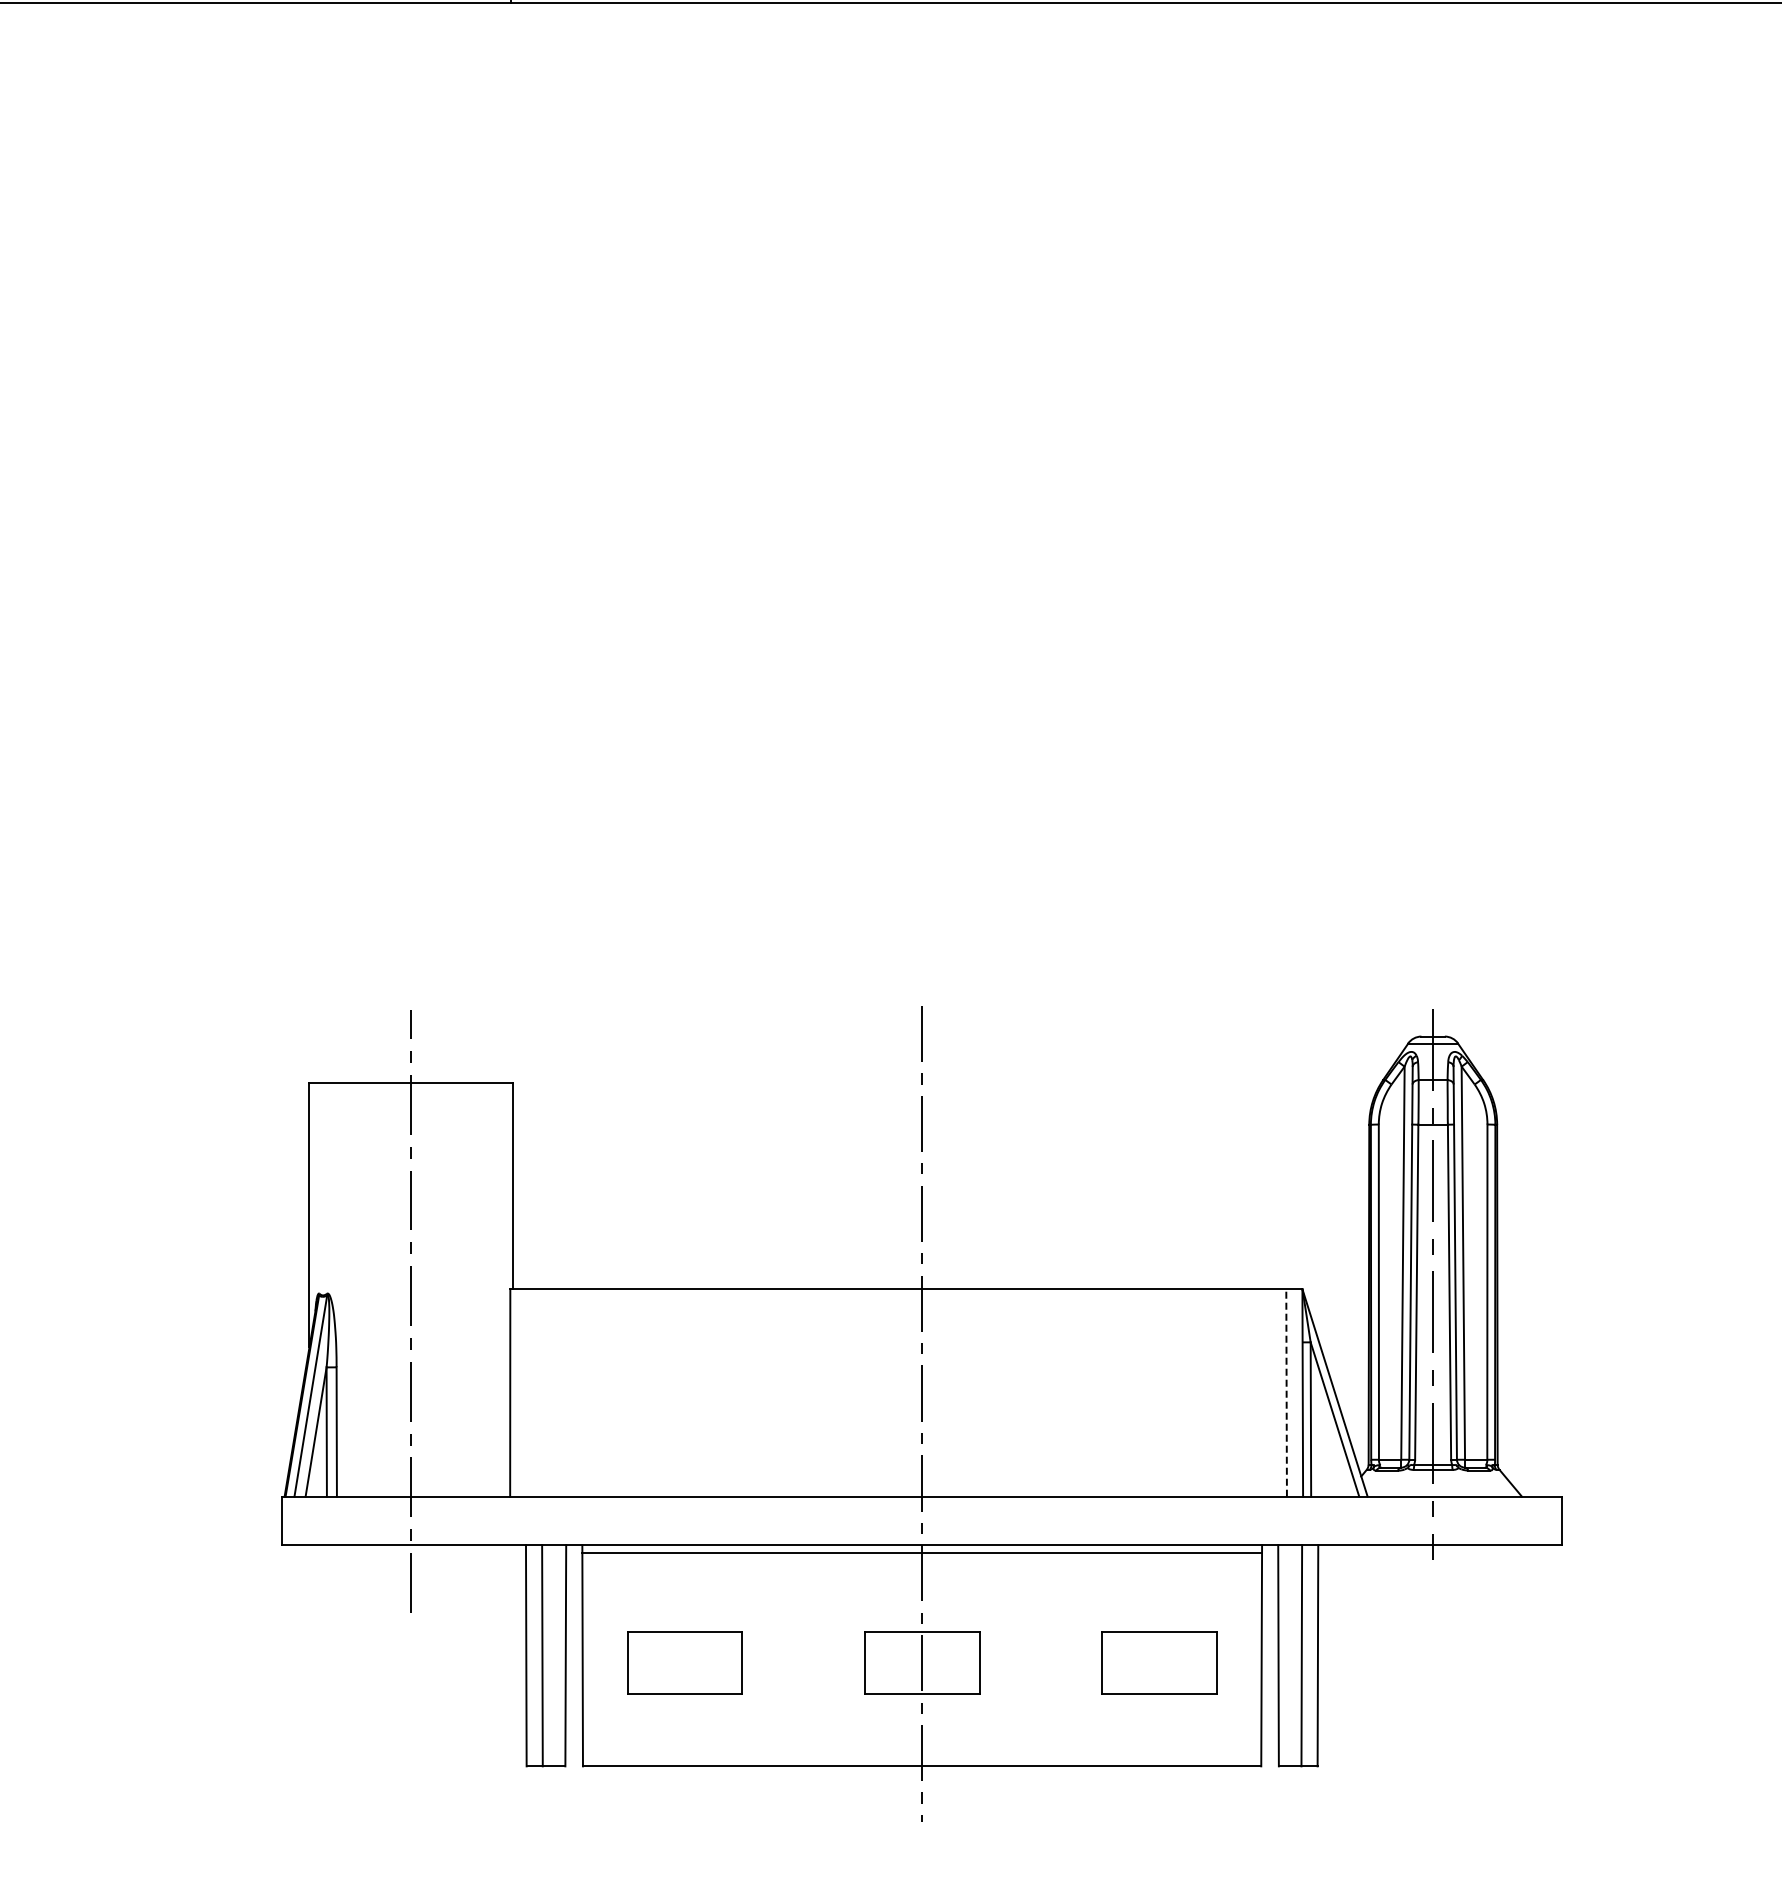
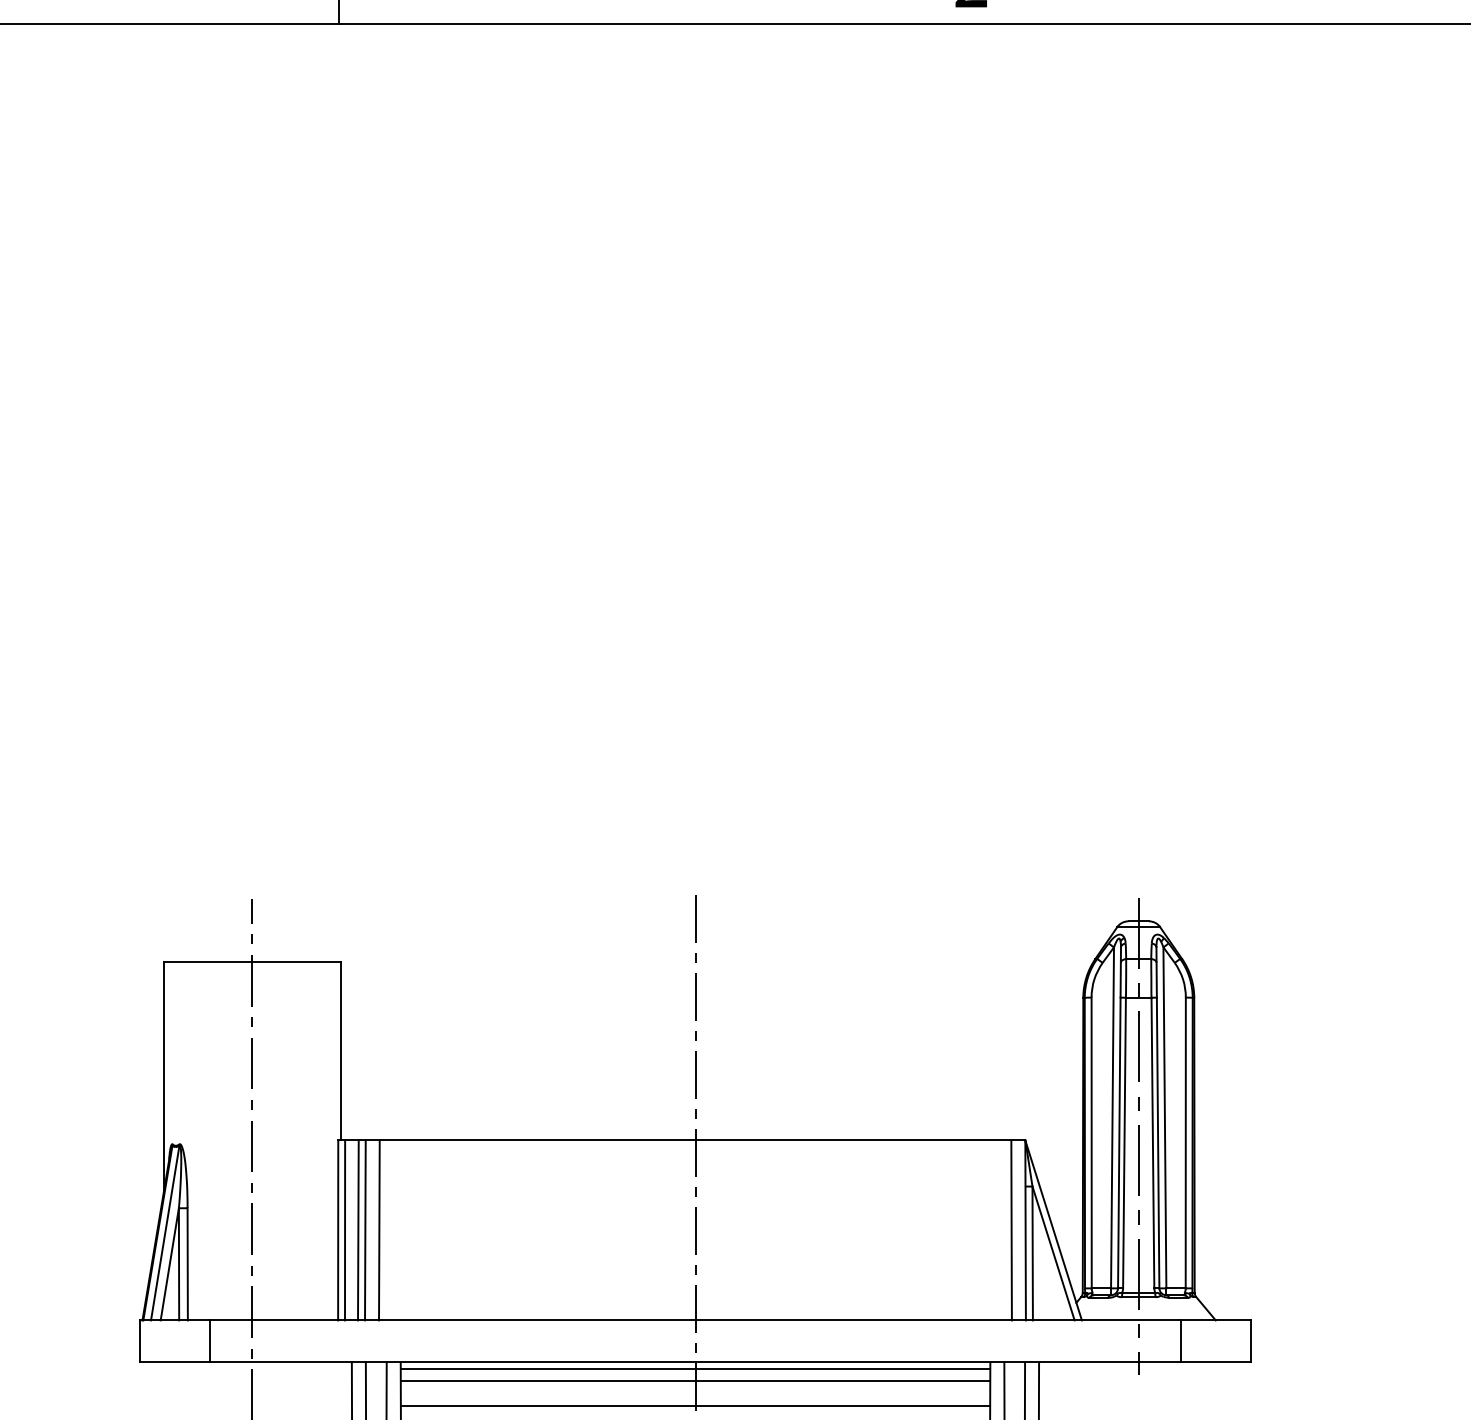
line: (518, 1392) -> (345, 1230), added
line: (533, 1392) -> (358, 1230), added
line: (541, 1392) -> (365, 1230), added
line: (557, 1392) -> (379, 1230), added
line: (1286, 1392) -> (1011, 1230), dashed -> solid
line: (362, 1520) -> (210, 1341), added
line: (1481, 1520) -> (1180, 1341), added
line: (921, 1565) -> (694, 1380), added
line: (921, 1595) -> (694, 1406), added

